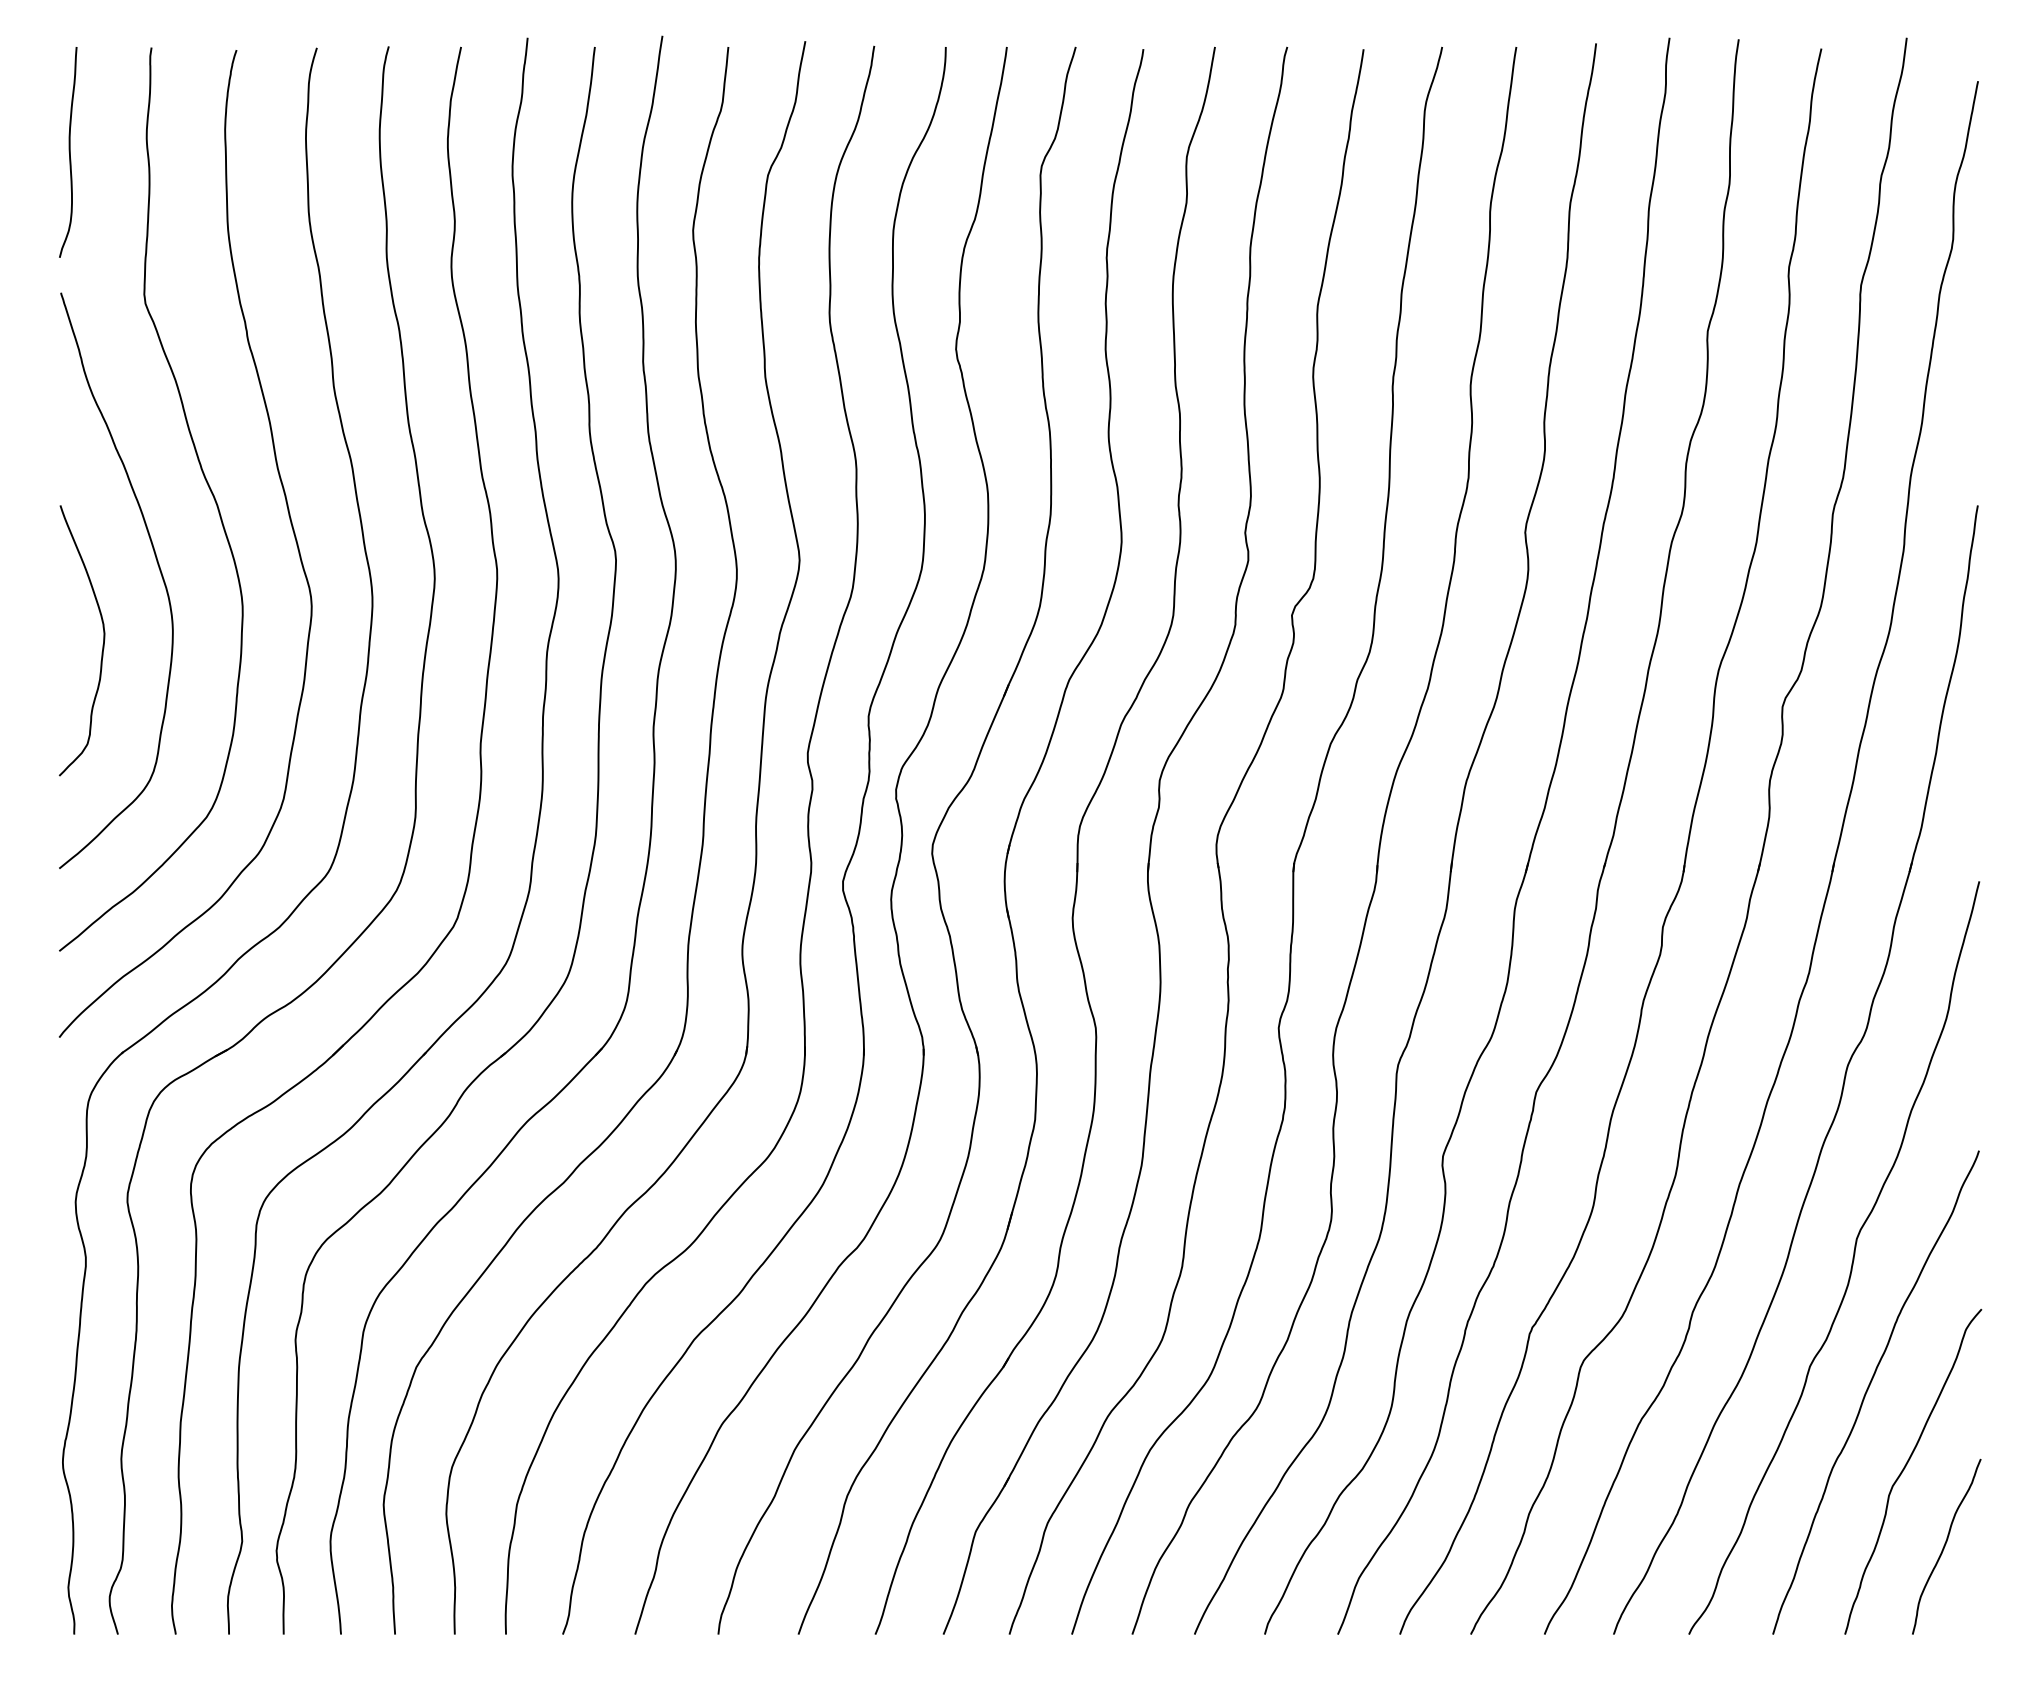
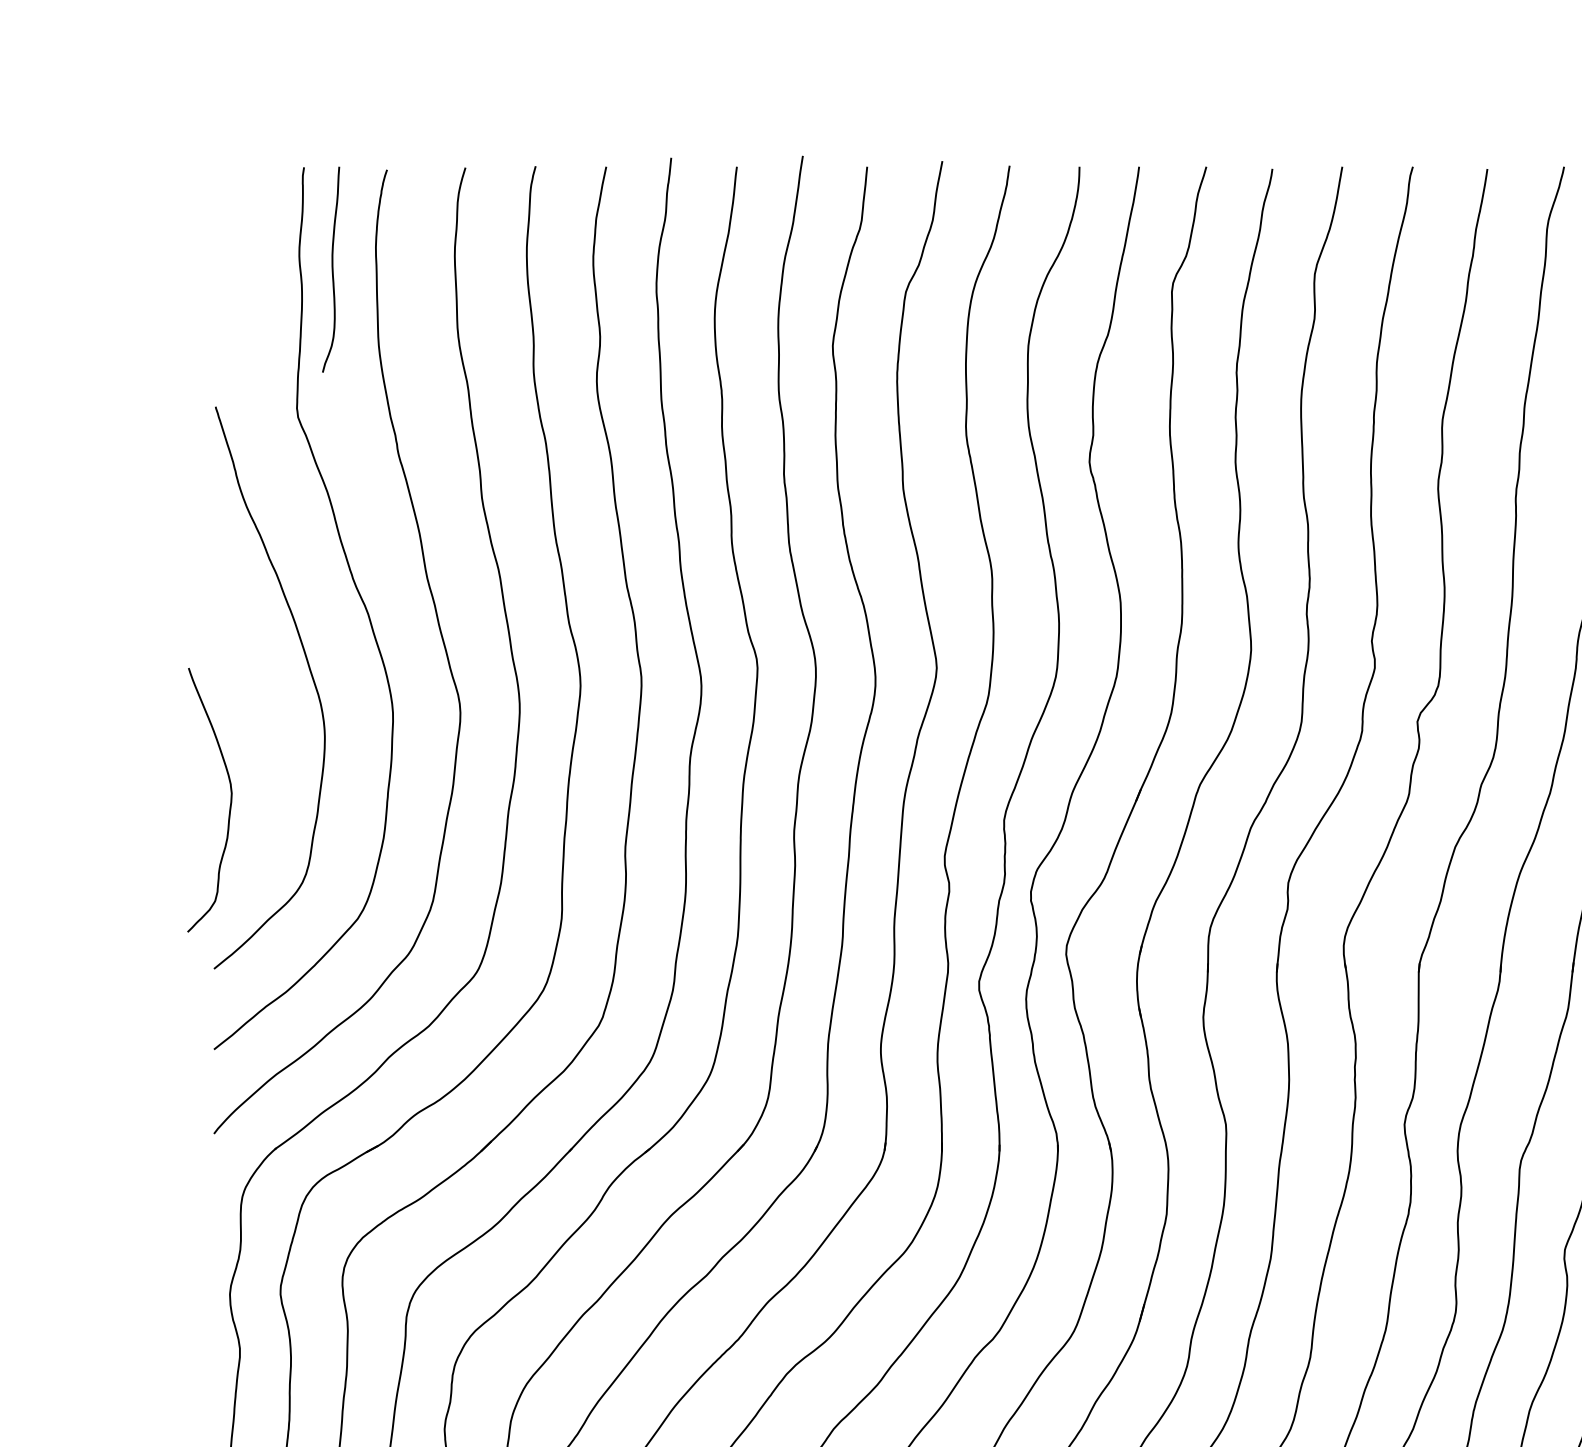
curve: (68, 151) -> (331, 268), moved
curve: (102, 644) -> (229, 803), moved

